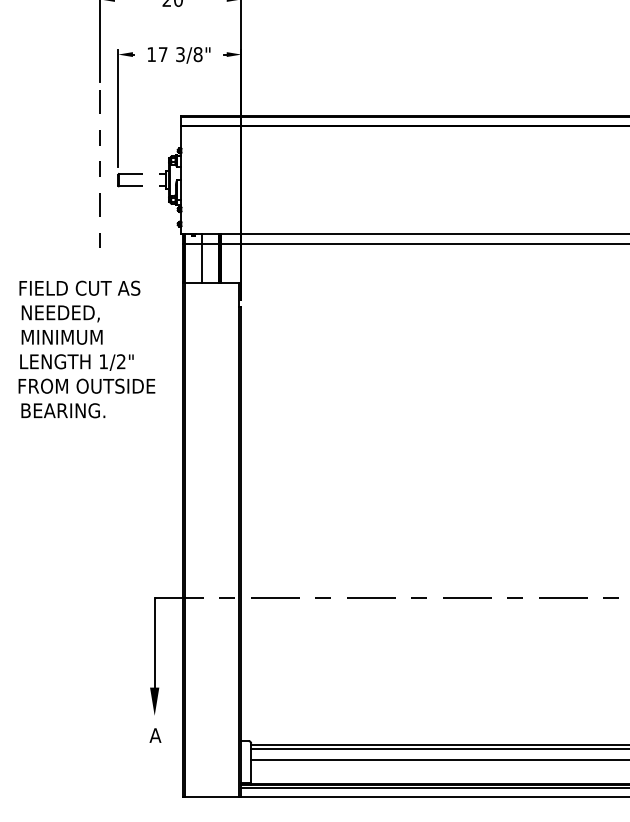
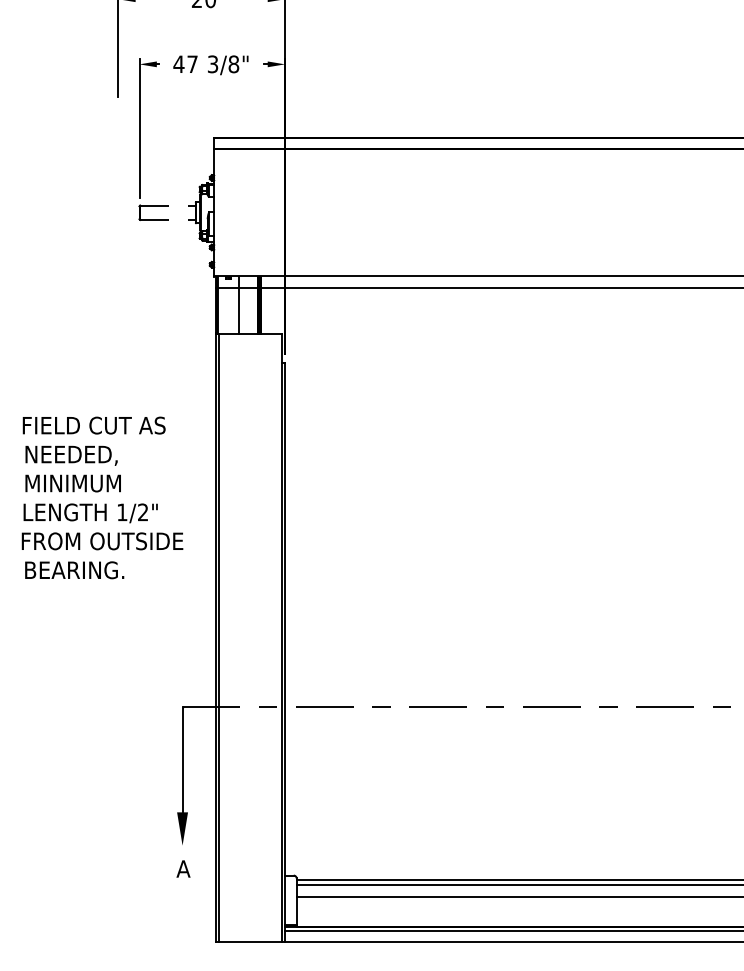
text: (151, 54) -> (178, 64), 17 -> 47
line: (99, 168) -> (117, 198), removed
text: (86, 349) -> (102, 497), moved

